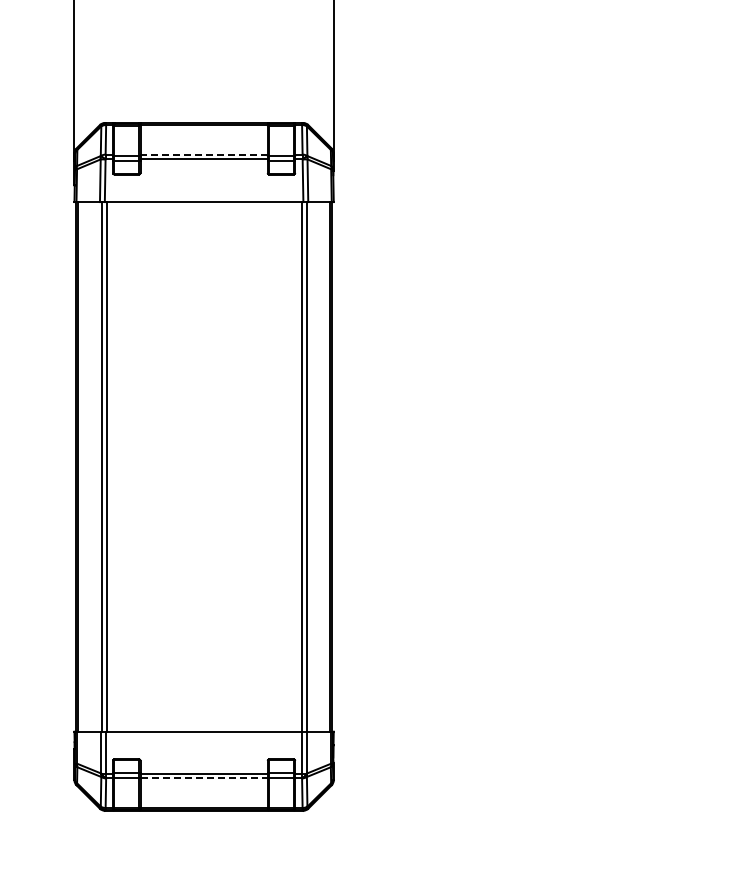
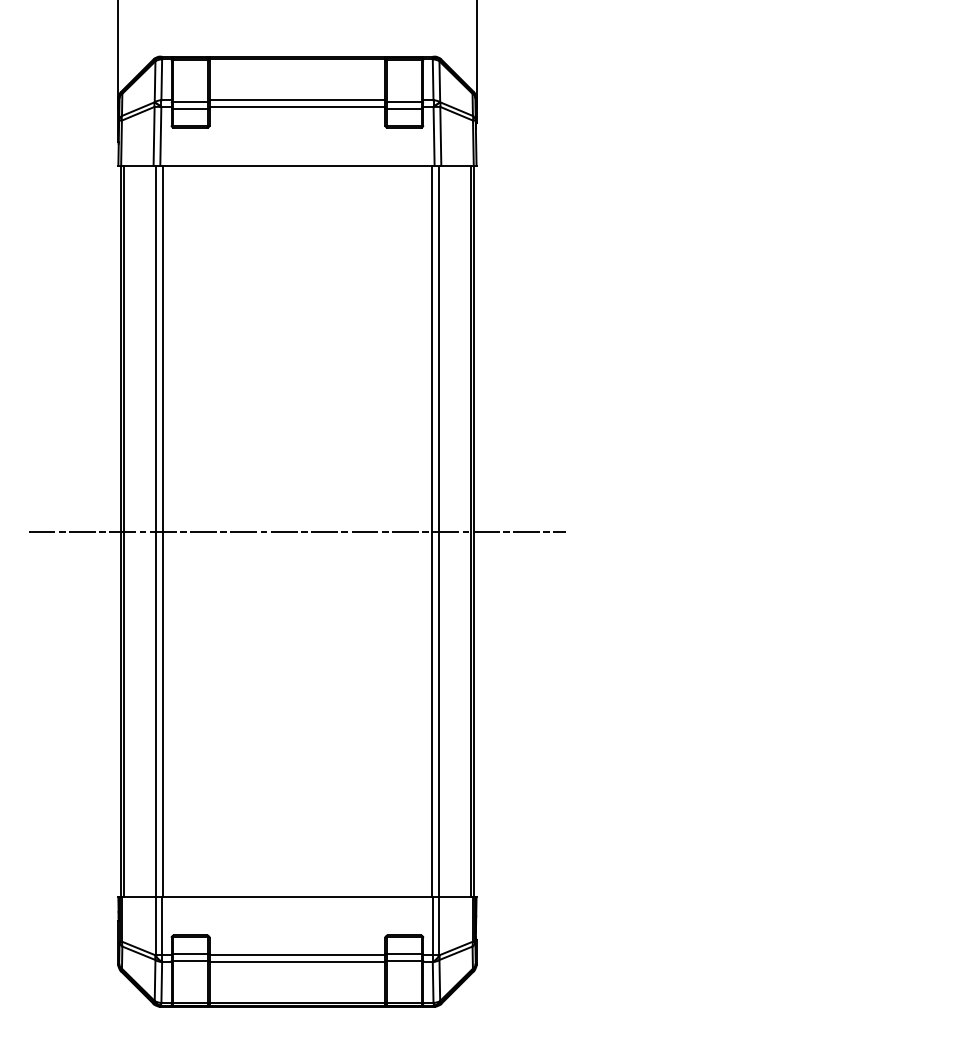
line: (204, 154) -> (297, 100), dashed -> solid
line: (203, 466) -> (296, 531), added
line: (204, 778) -> (297, 962), dashed -> solid

